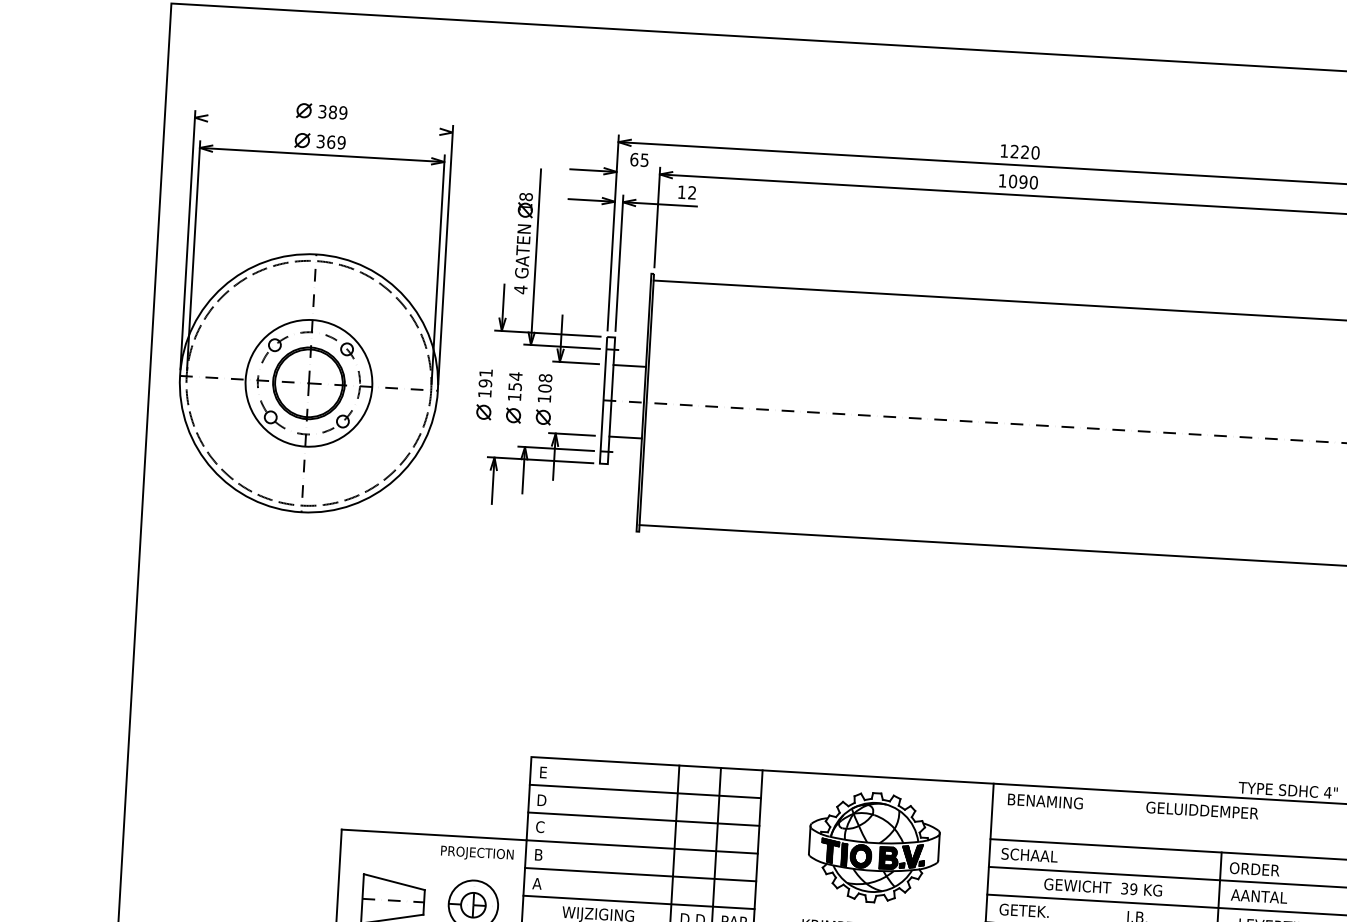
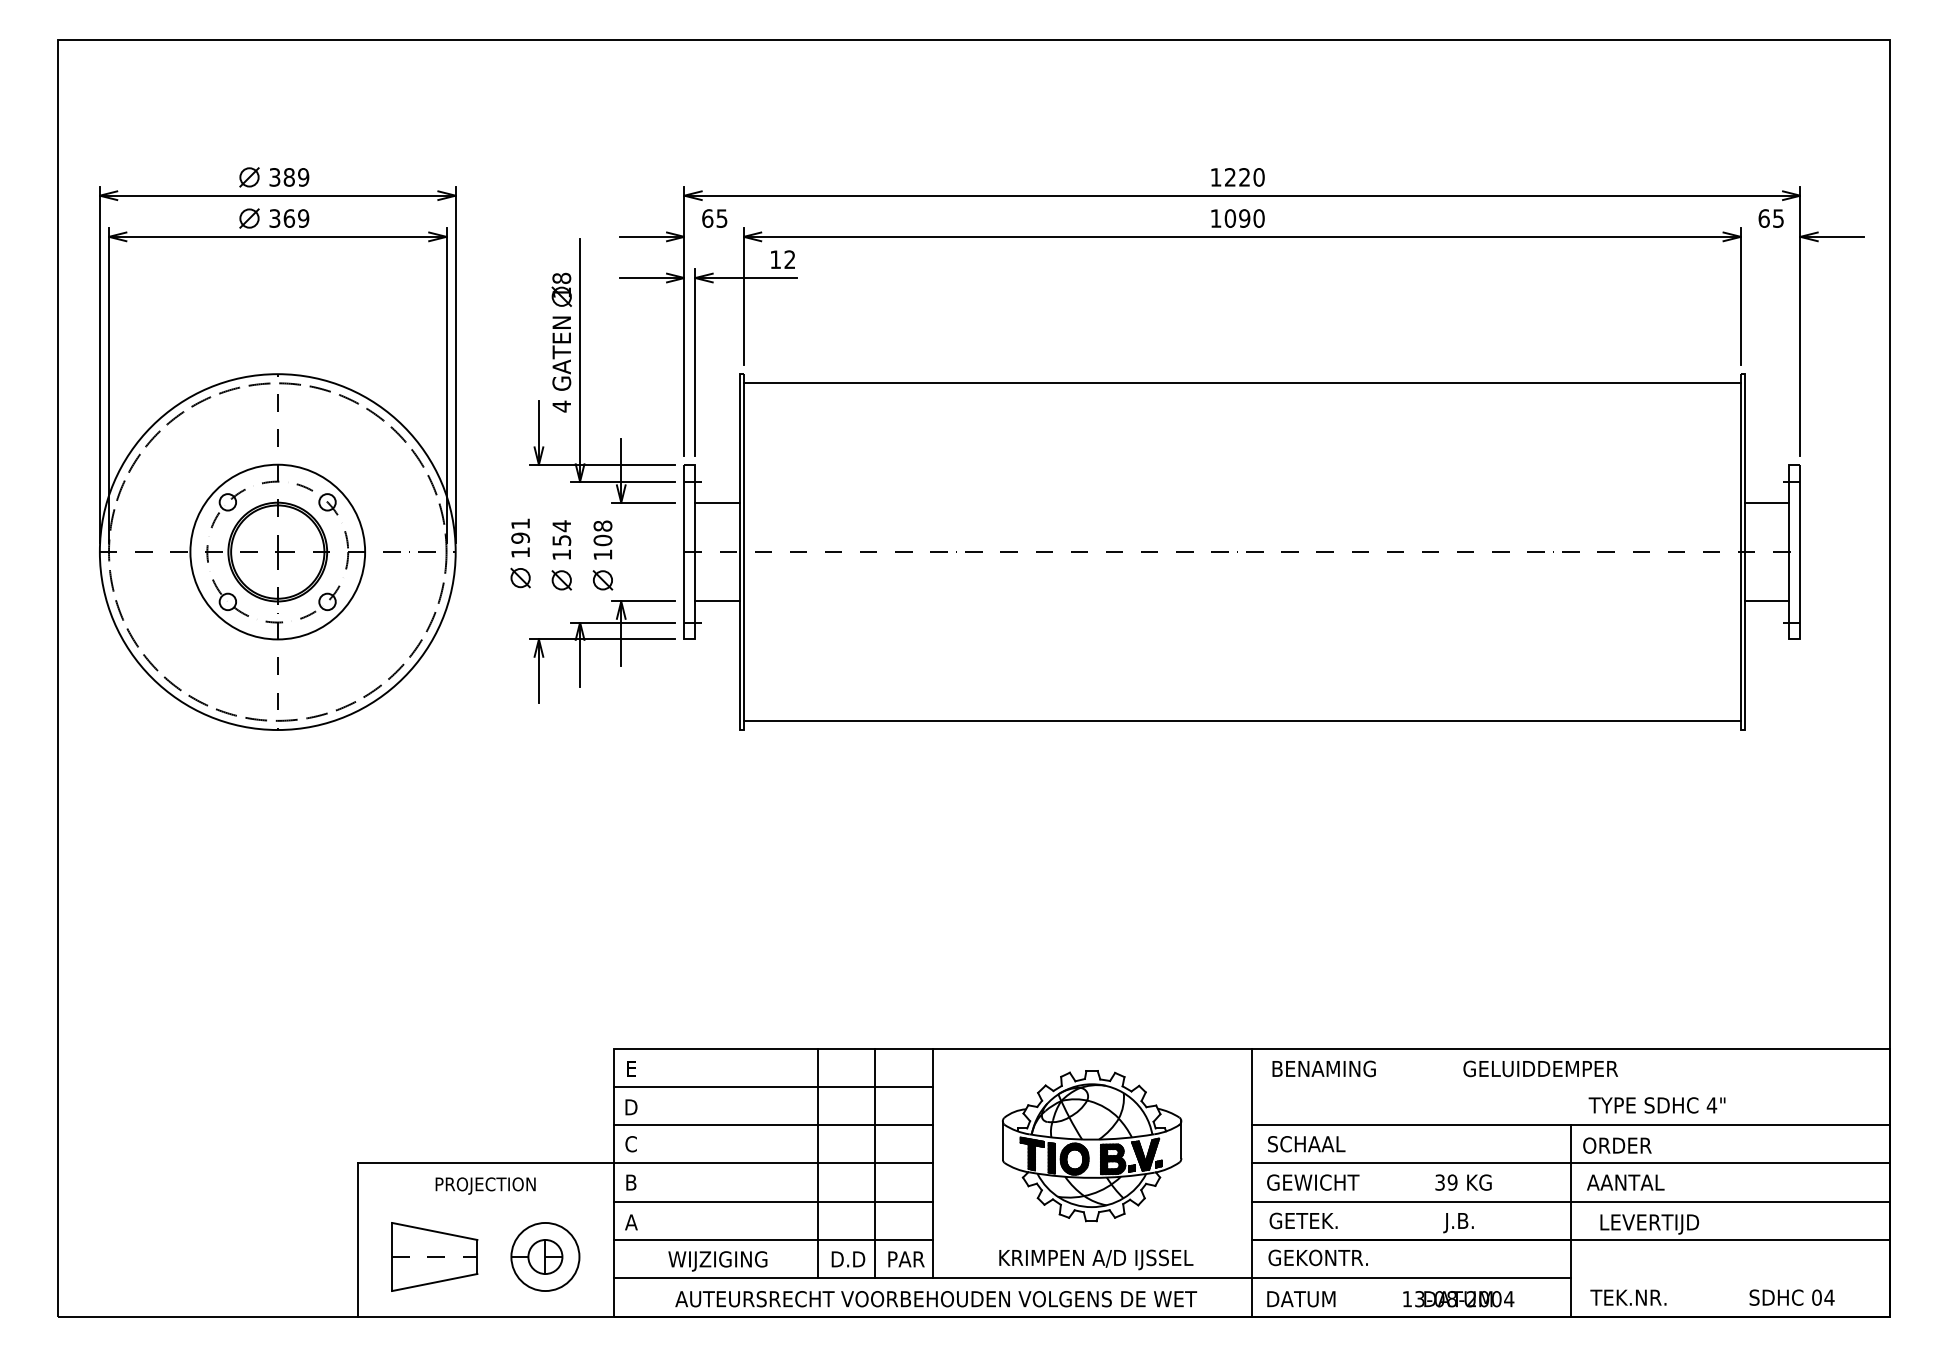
line: (323, 124) -> (277, 195), added
text: (1287, 790) -> (1656, 1105), moved
text: (477, 853) -> (485, 1185), moved
text: (1077, 885) -> (1313, 1182), moved

